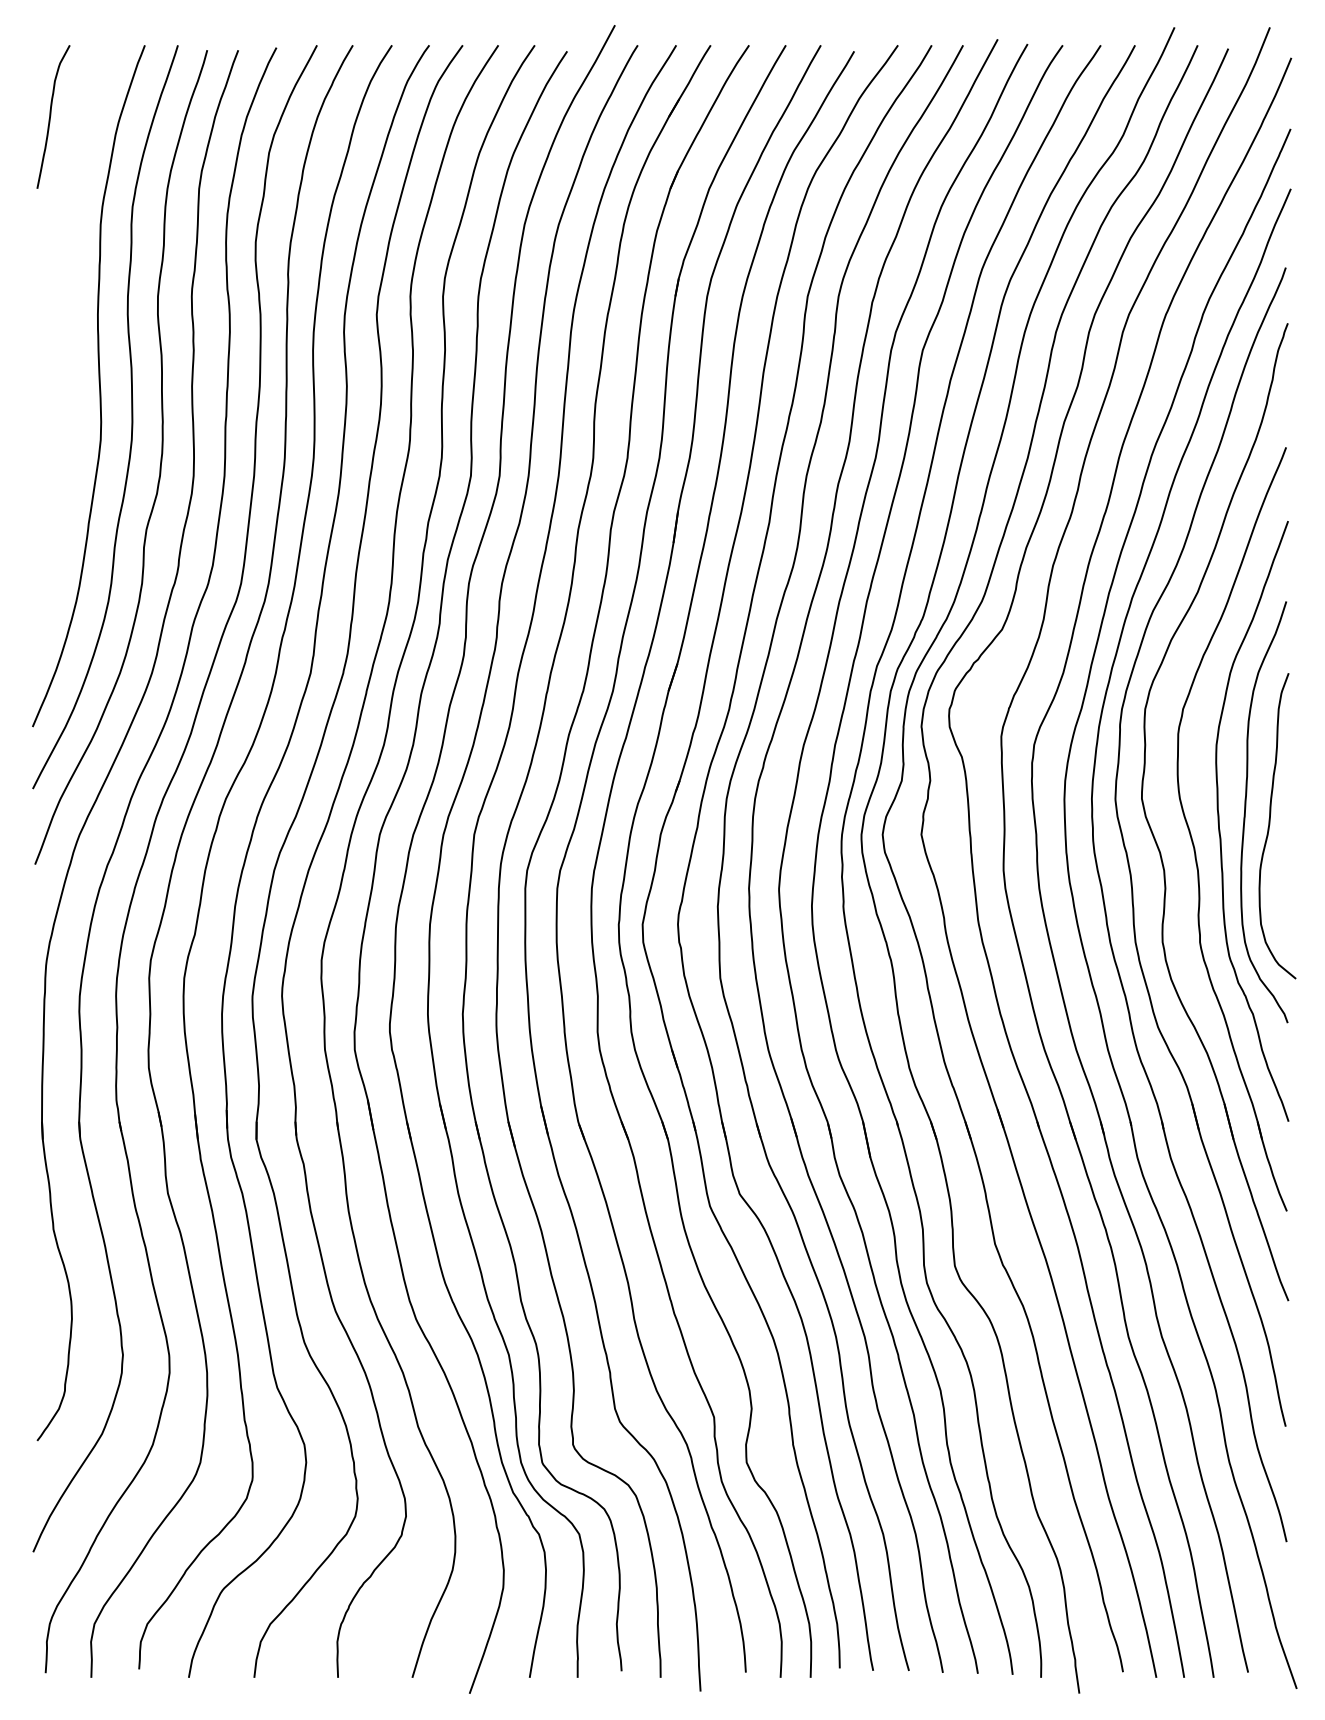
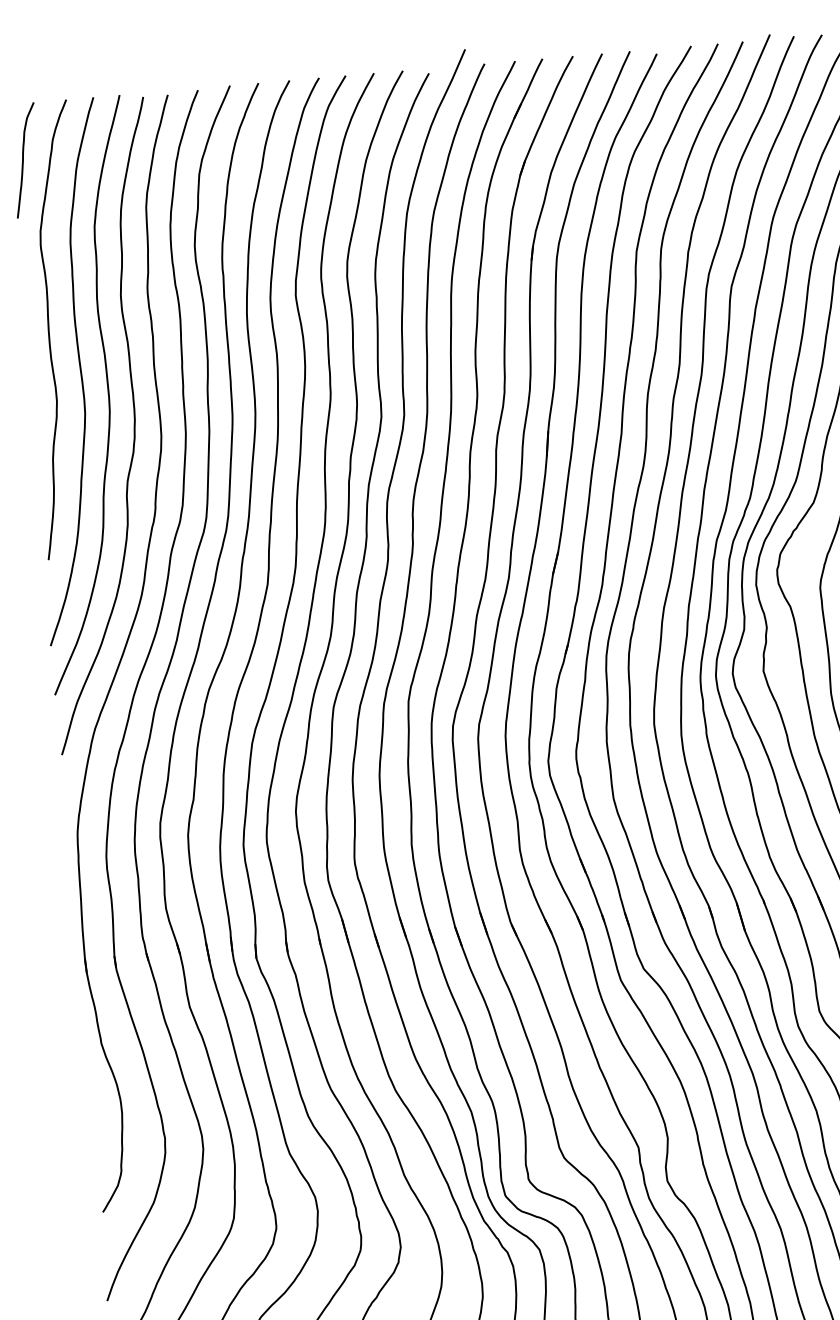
curve: (65, 329) -> (49, 328), added

